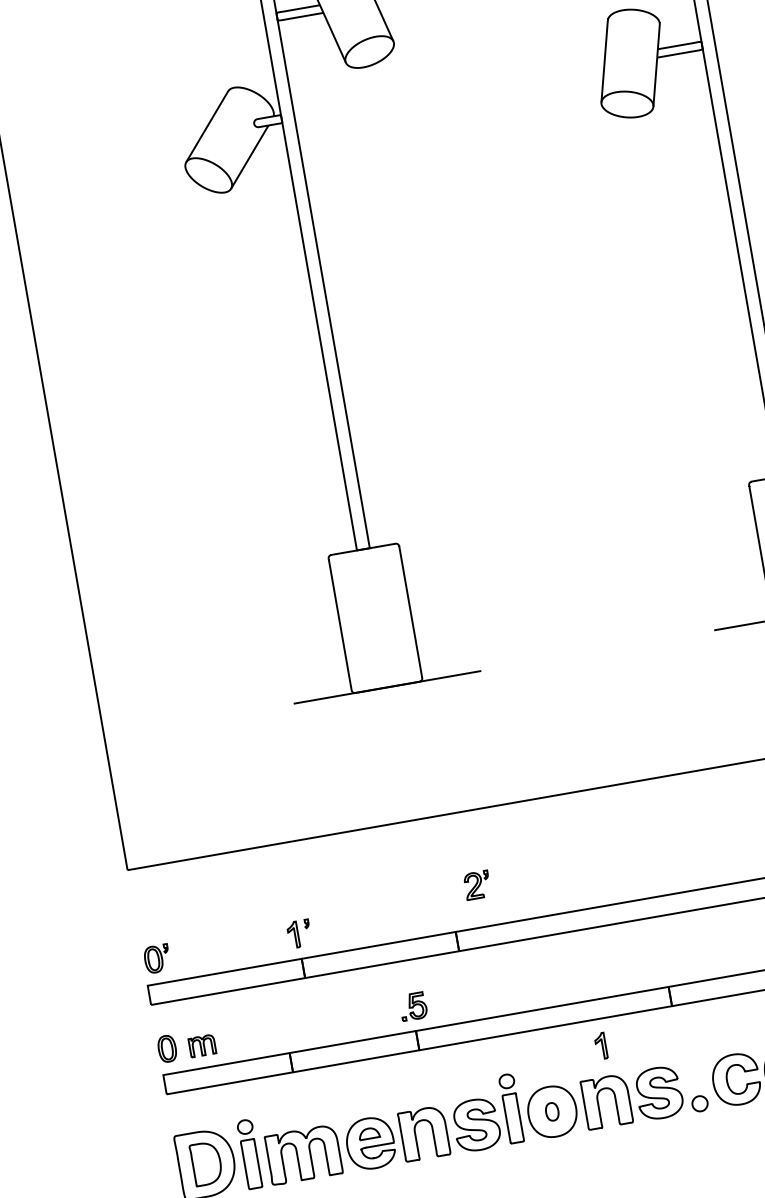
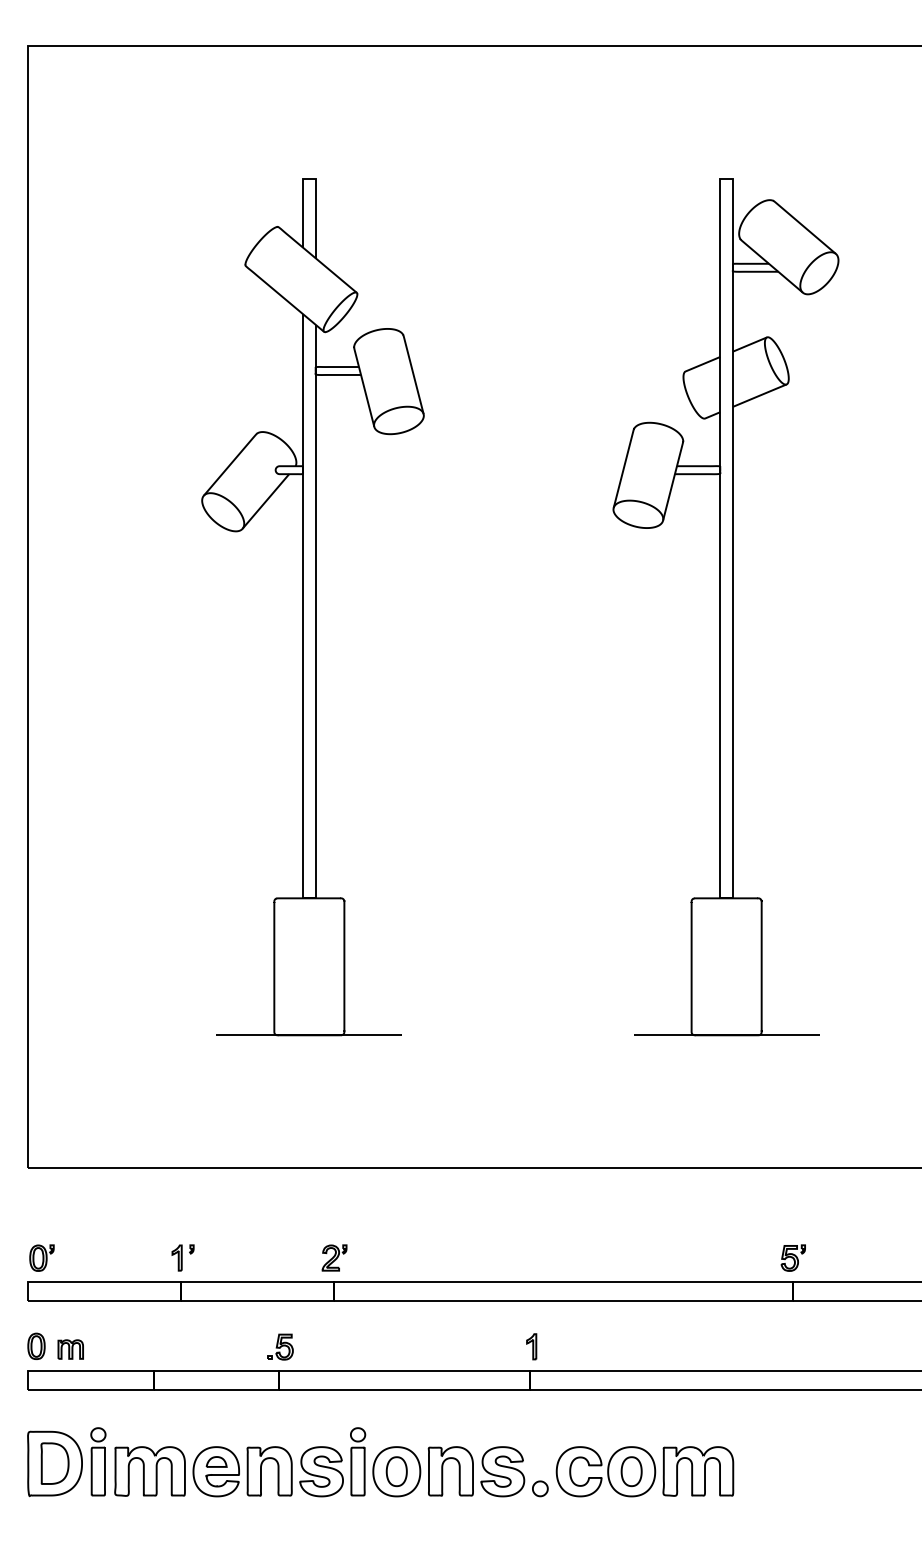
part: (477, 884) -> (334, 1257), moved
part: (600, 1045) -> (531, 1346), moved
part: (552, 1111) -> (396, 1471), size x1.67

